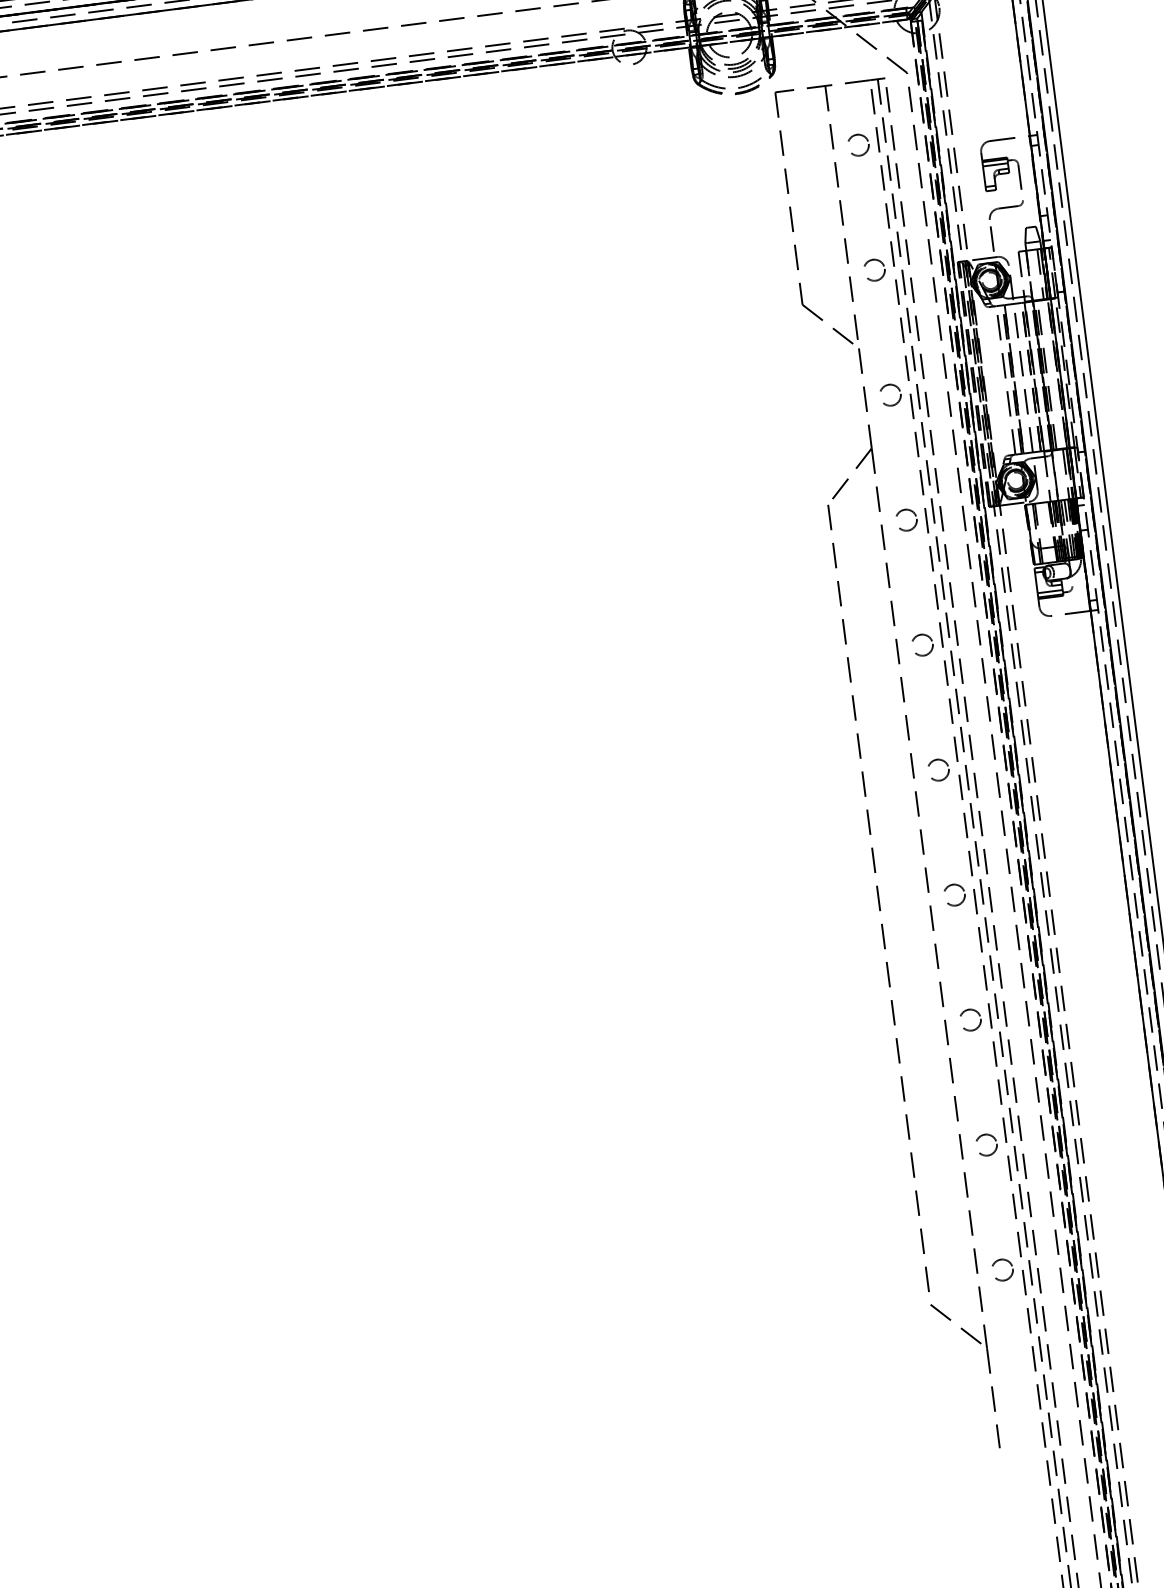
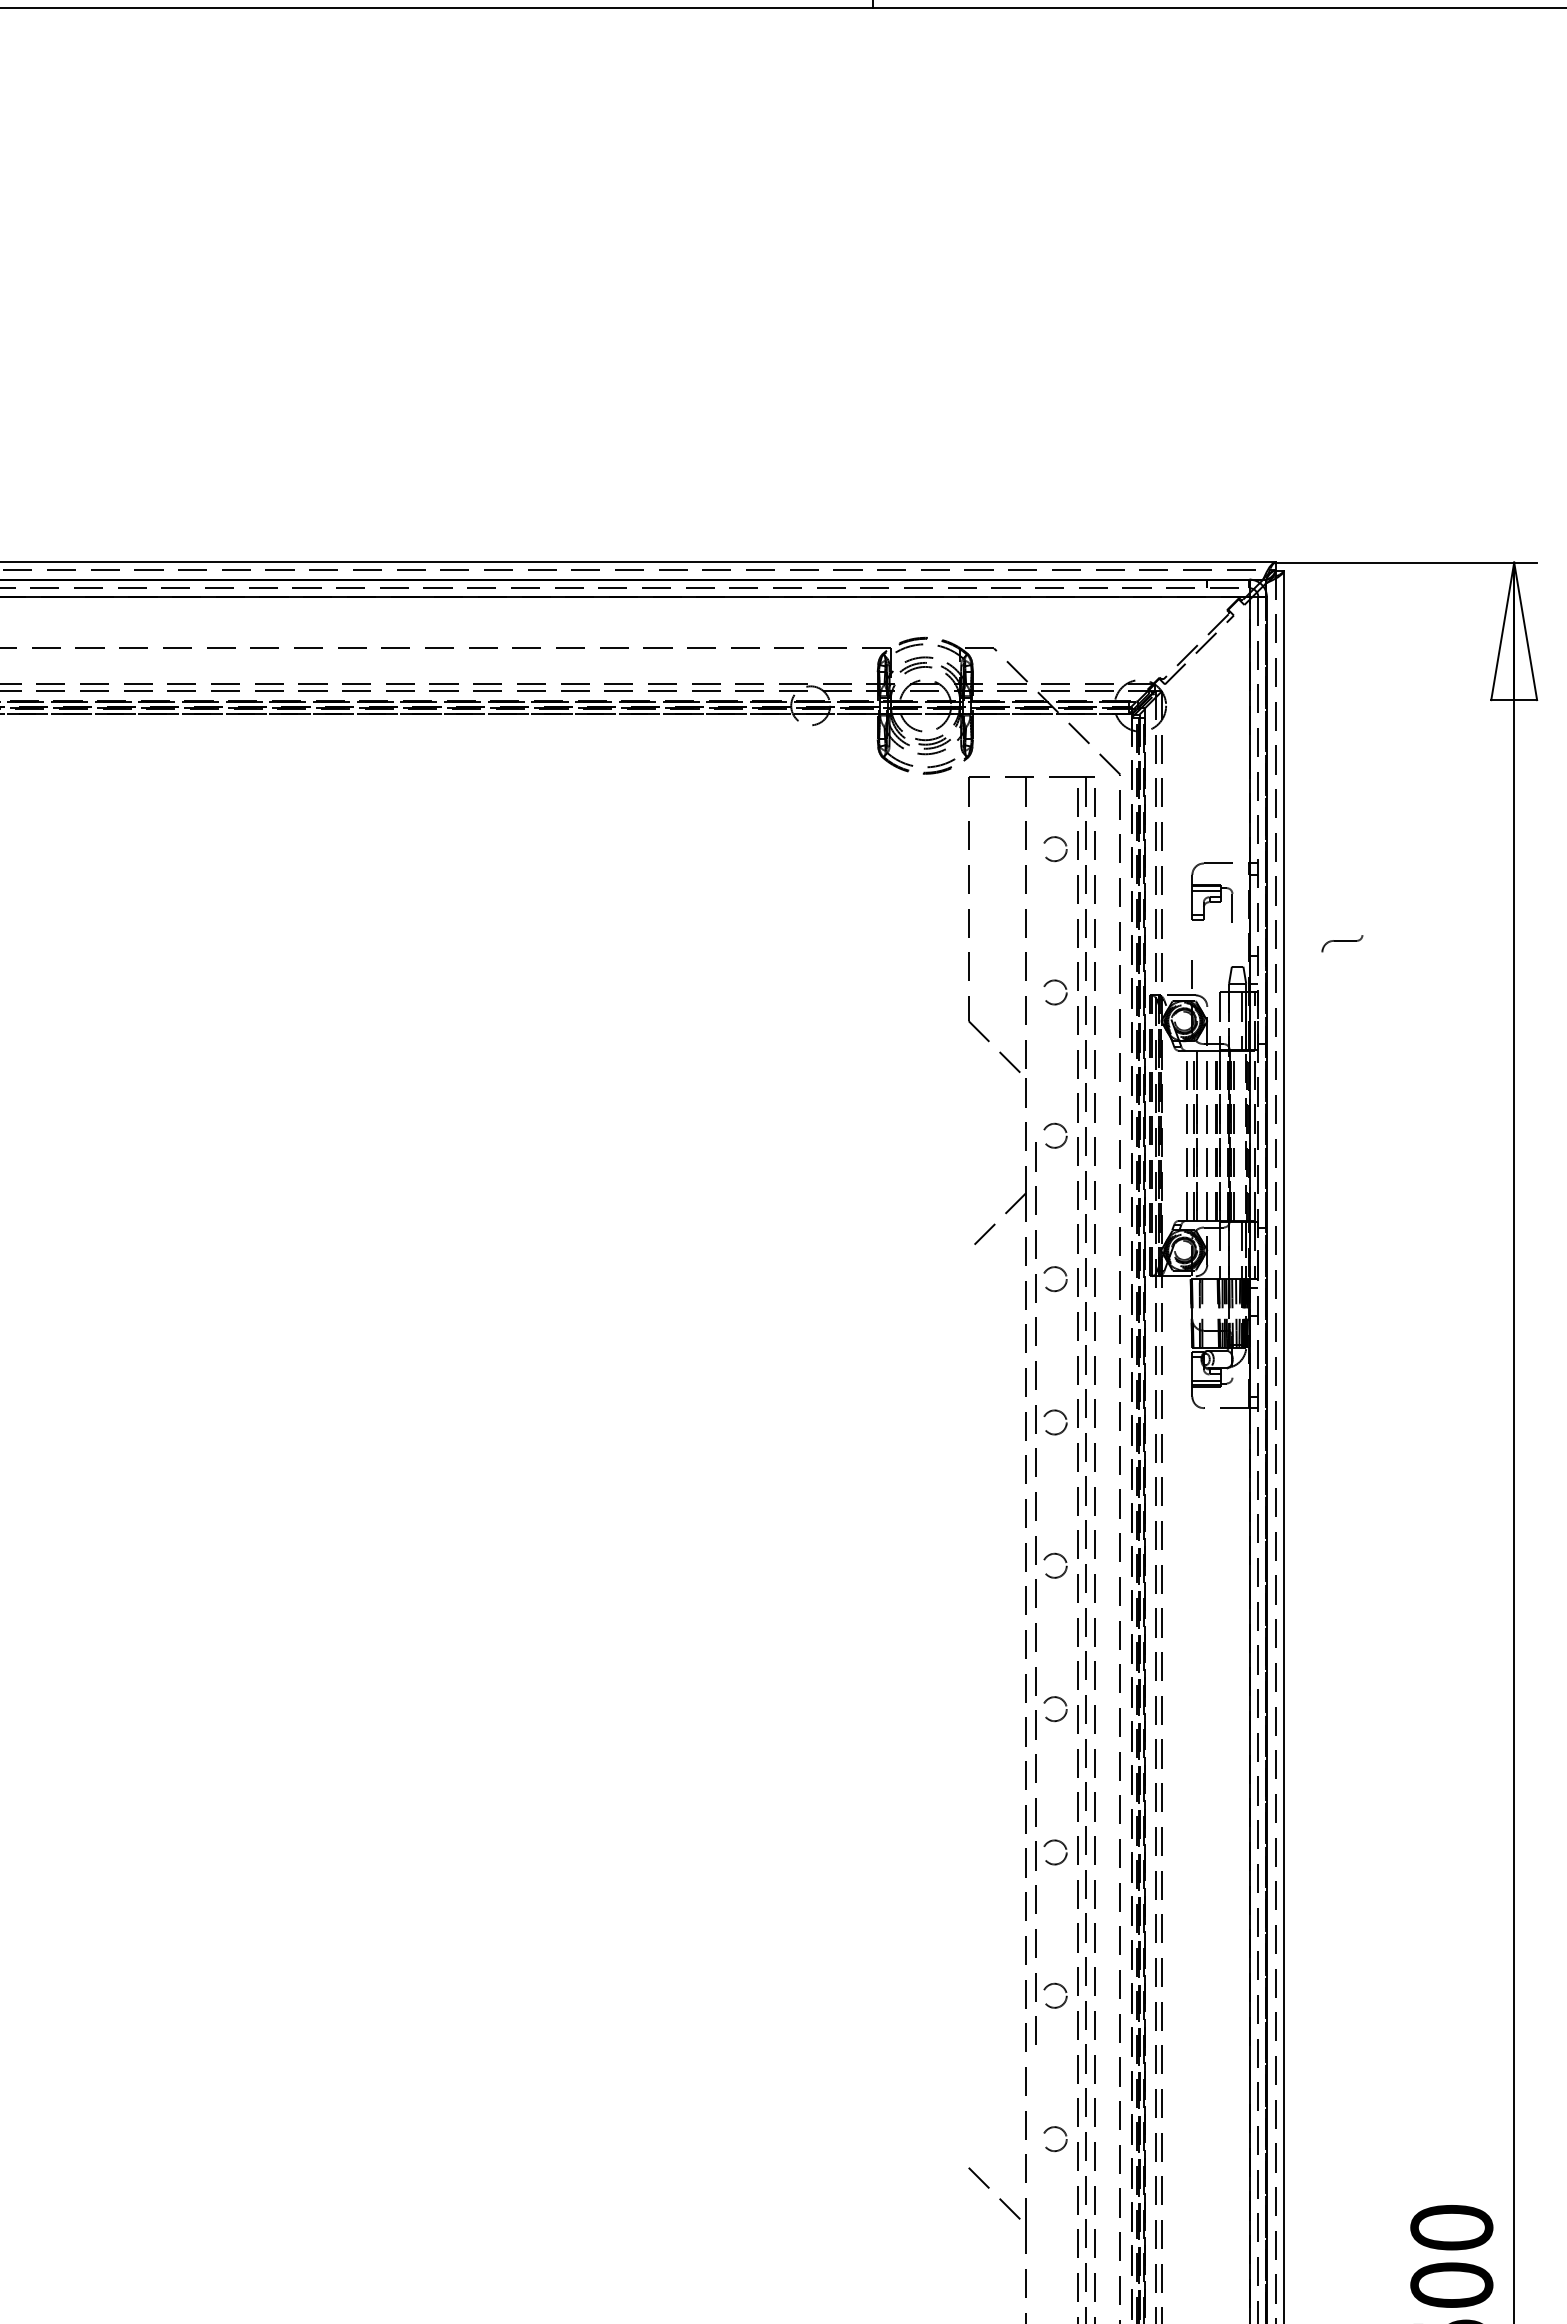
part: (1006, 209) -> (1342, 943), moved
line: (878, 898) -> (1035, 1593), moved

